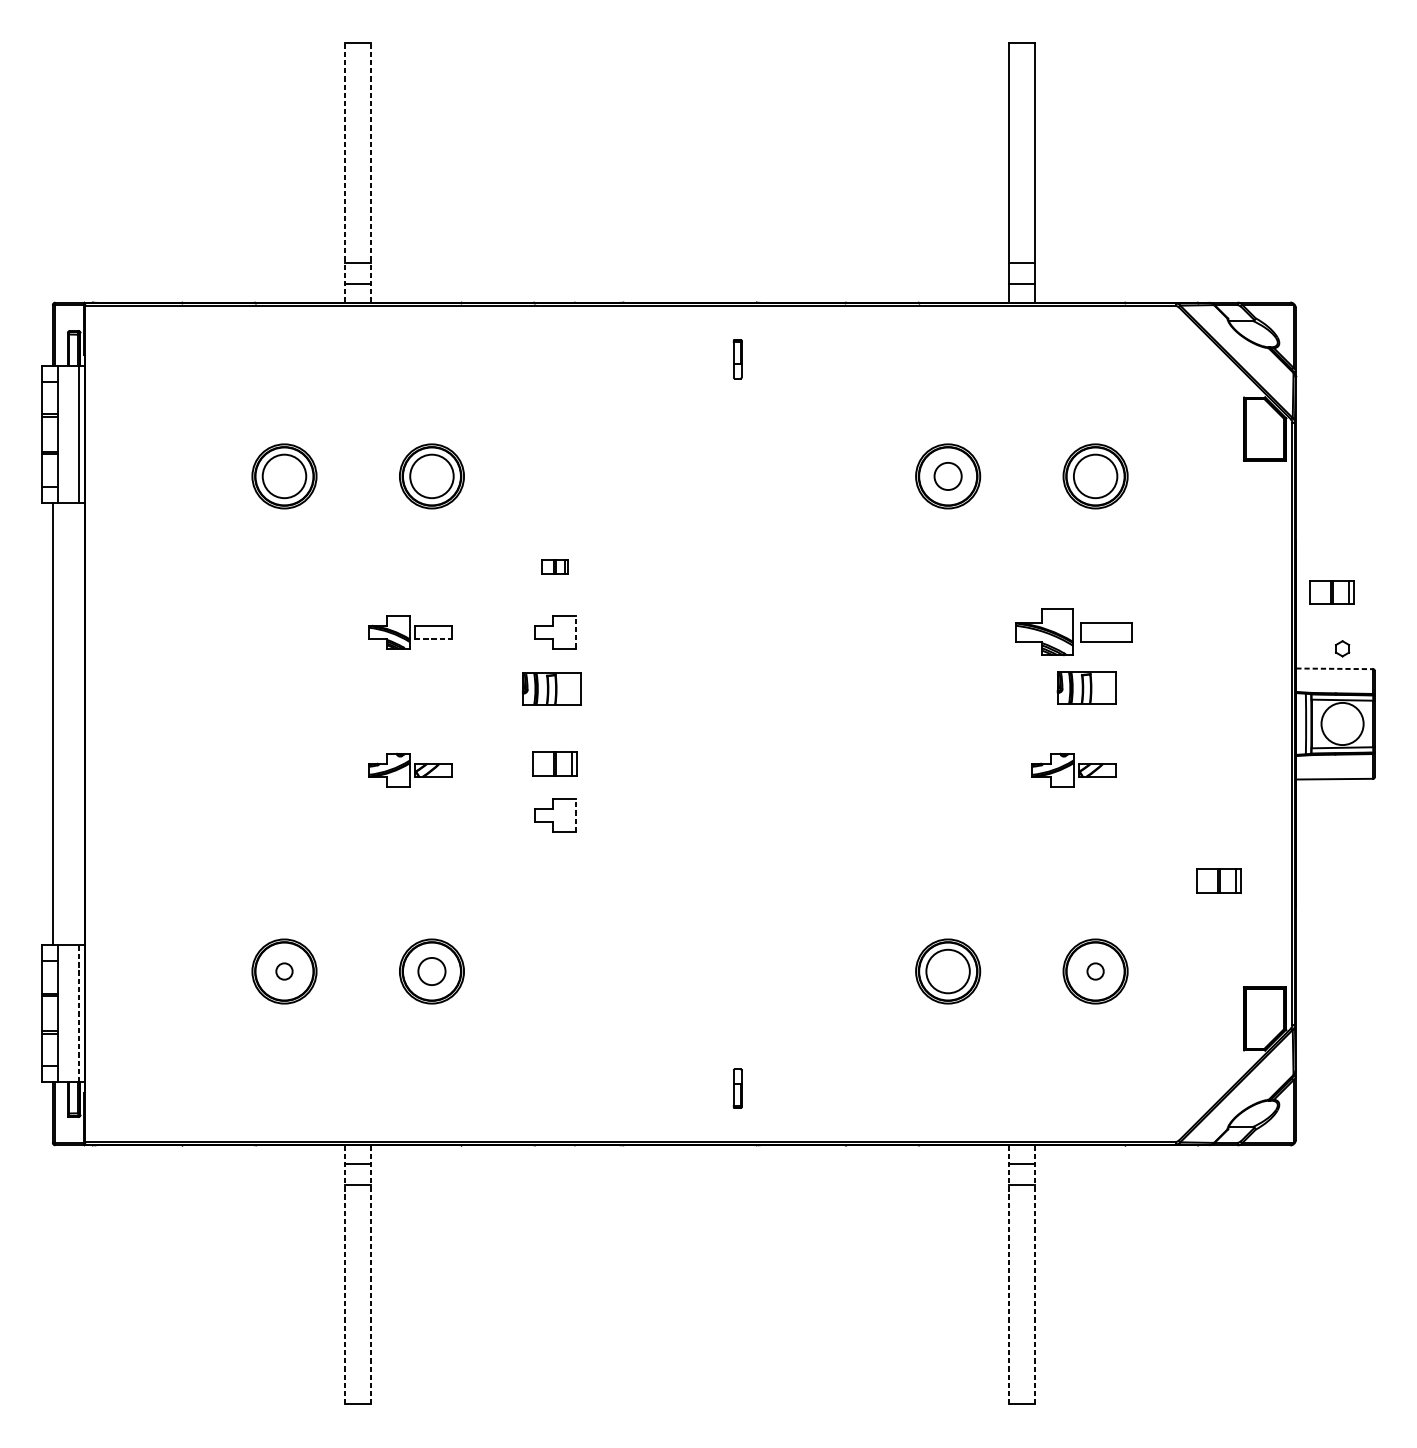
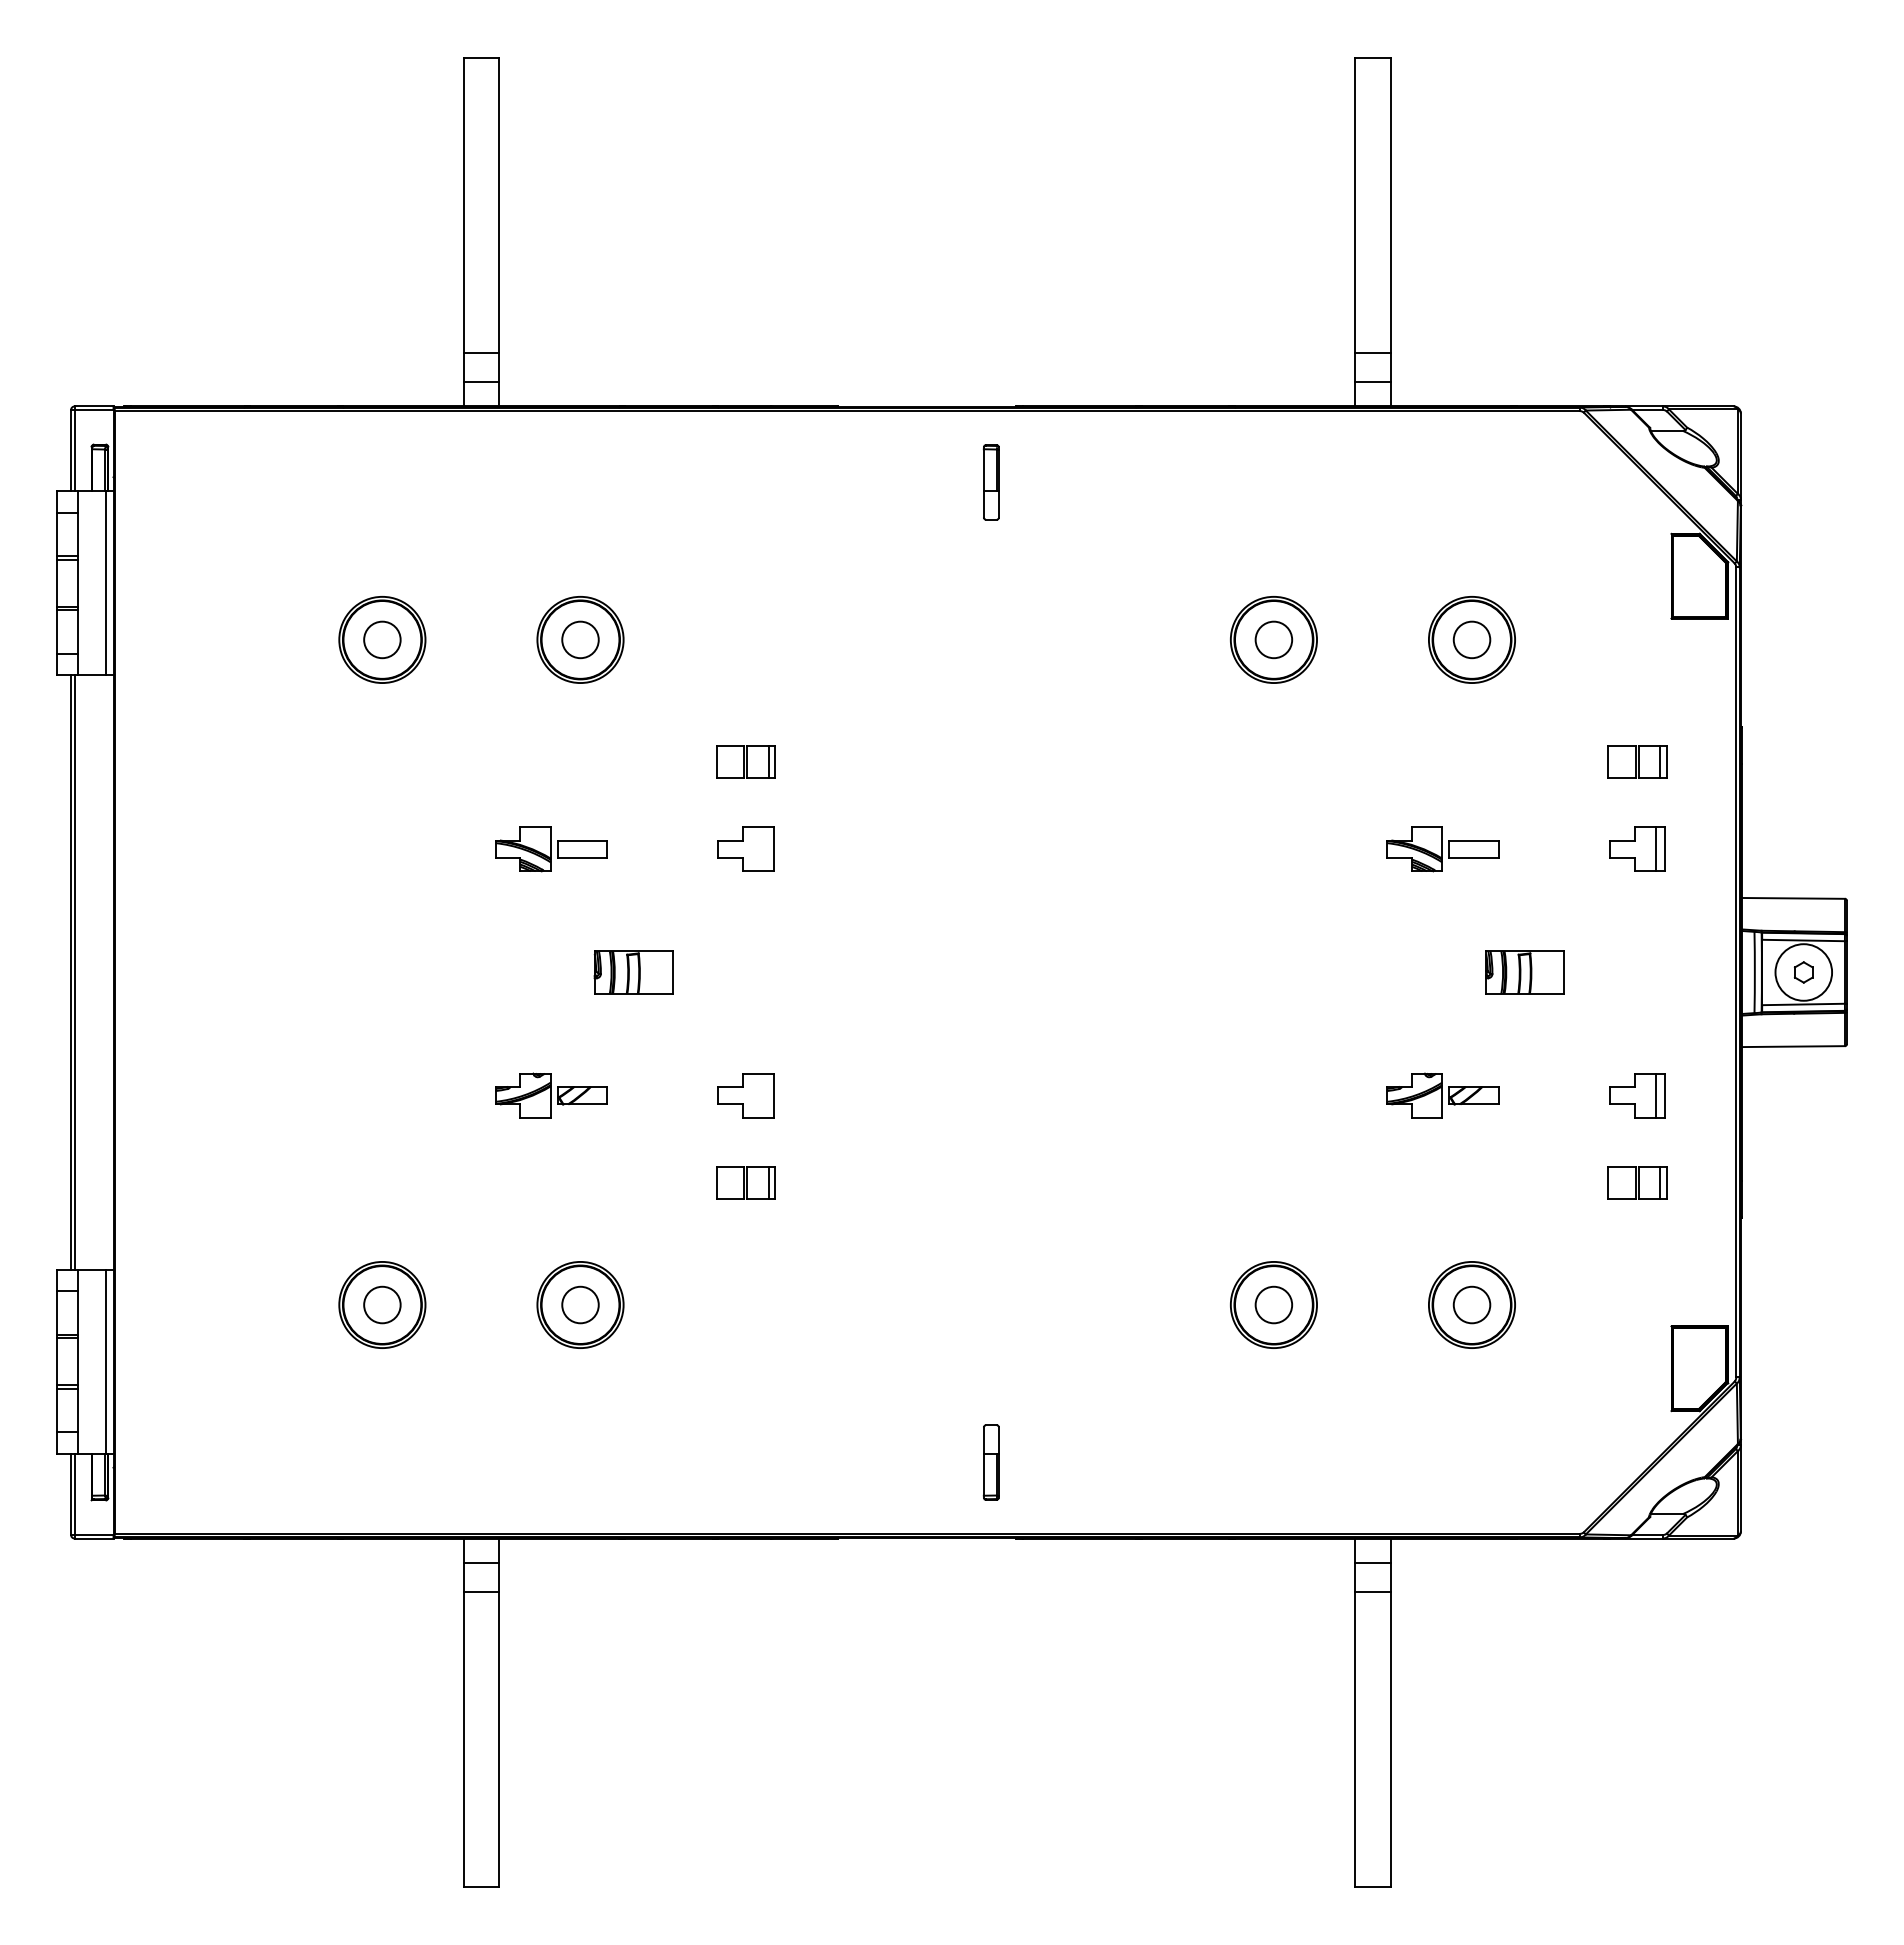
line: (344, 172) -> (463, 231), dashed -> solid
line: (371, 172) -> (499, 231), dashed -> solid
part: (737, 359) -> (990, 482), size x1.43
circle: (284, 476) -> (382, 639), size x0.62
circle: (431, 476) -> (580, 639), size x0.62
circle: (1095, 476) -> (1471, 639), size x0.62
part: (554, 566) -> (745, 761), size x1.67
part: (1331, 592) -> (1637, 761), moved
part: (1218, 631) -> (1637, 848), added
line: (575, 632) -> (773, 849), dashed -> solid
part: (1073, 632) -> (1442, 849), size x0.71
line: (433, 639) -> (582, 858), dashed -> solid
part: (1342, 648) -> (1803, 972), moved
line: (1334, 668) -> (1793, 898), dashed -> solid
part: (1086, 688) -> (1524, 972), moved
part: (551, 689) -> (633, 972), moved
line: (55, 724) -> (74, 972), added
part: (554, 763) -> (745, 1182), moved
part: (410, 770) -> (551, 1095), moved
part: (1073, 770) -> (1442, 1095), moved
line: (575, 815) -> (773, 1095), dashed -> solid
part: (1218, 815) -> (1637, 1095), added
circle: (284, 971) -> (382, 1304), size x1.67
circle: (947, 971) -> (1273, 1304), size x0.62
circle: (1095, 971) -> (1471, 1304), size x1.67
line: (79, 1013) -> (106, 1361), dashed -> solid
part: (737, 1088) -> (990, 1462), size x1.43
line: (371, 1274) -> (499, 1712), dashed -> solid
line: (1034, 1274) -> (1390, 1712), dashed -> solid
line: (344, 1275) -> (463, 1713), dashed -> solid
line: (1008, 1275) -> (1355, 1713), dashed -> solid

